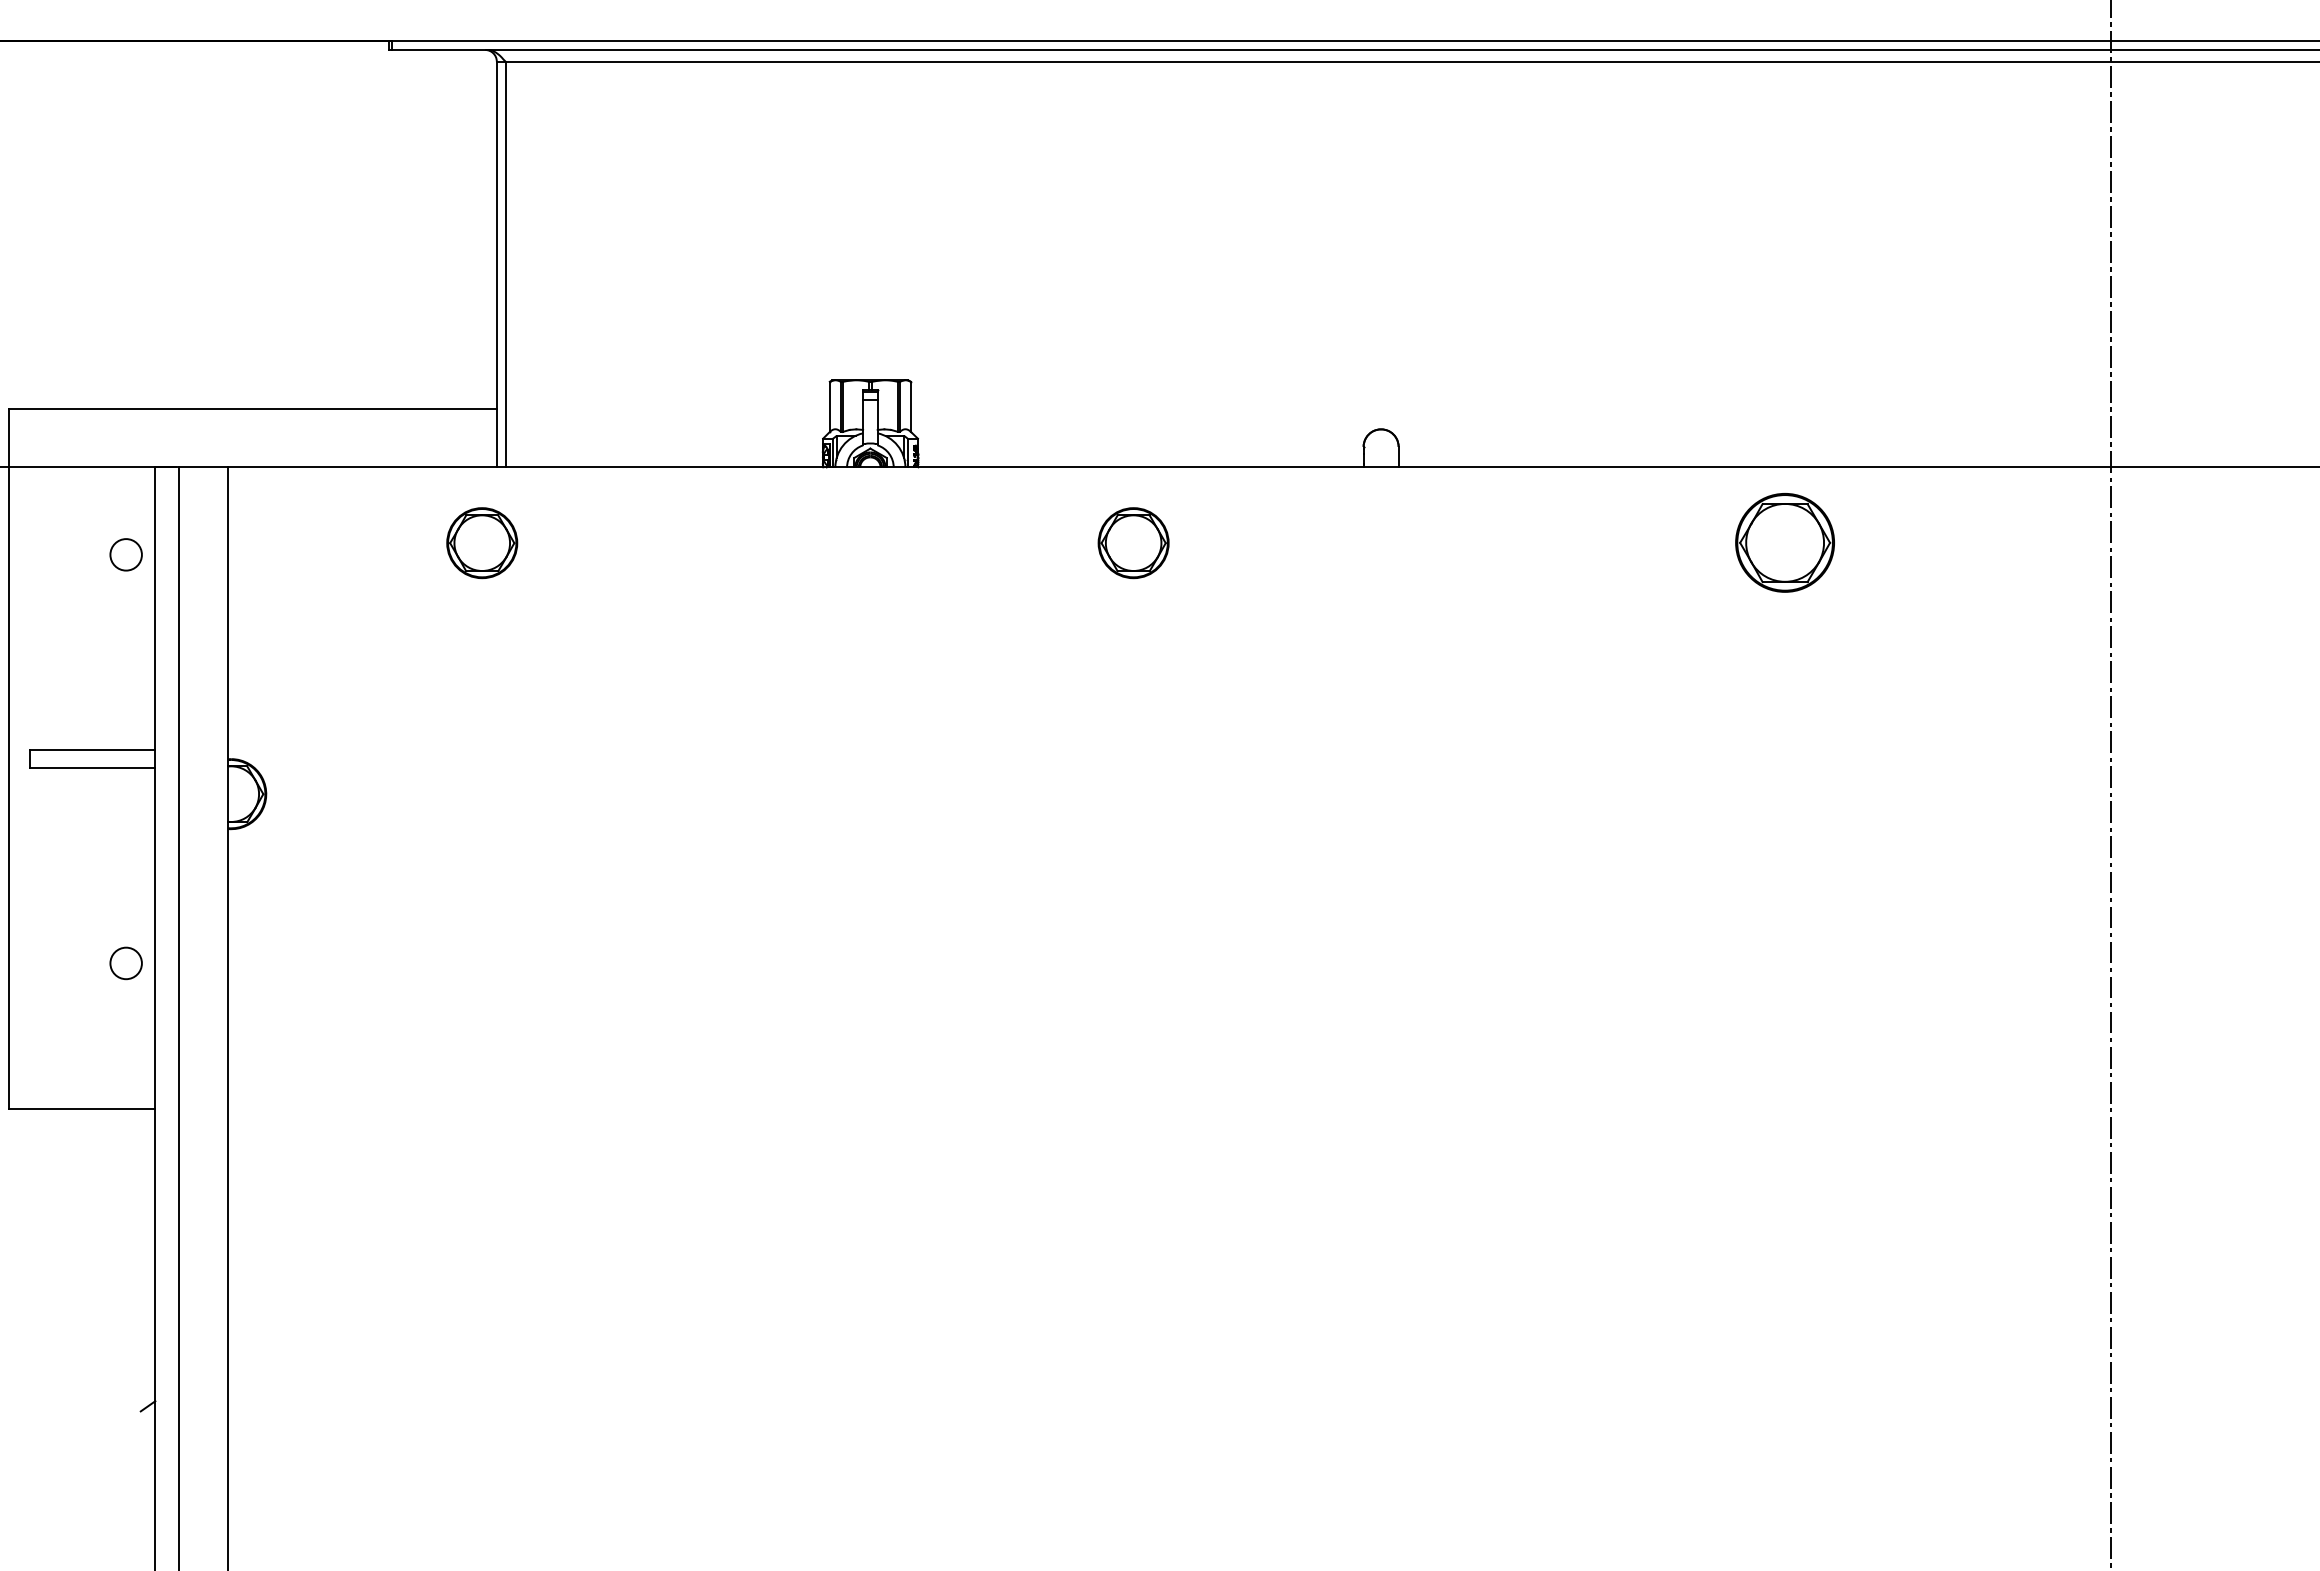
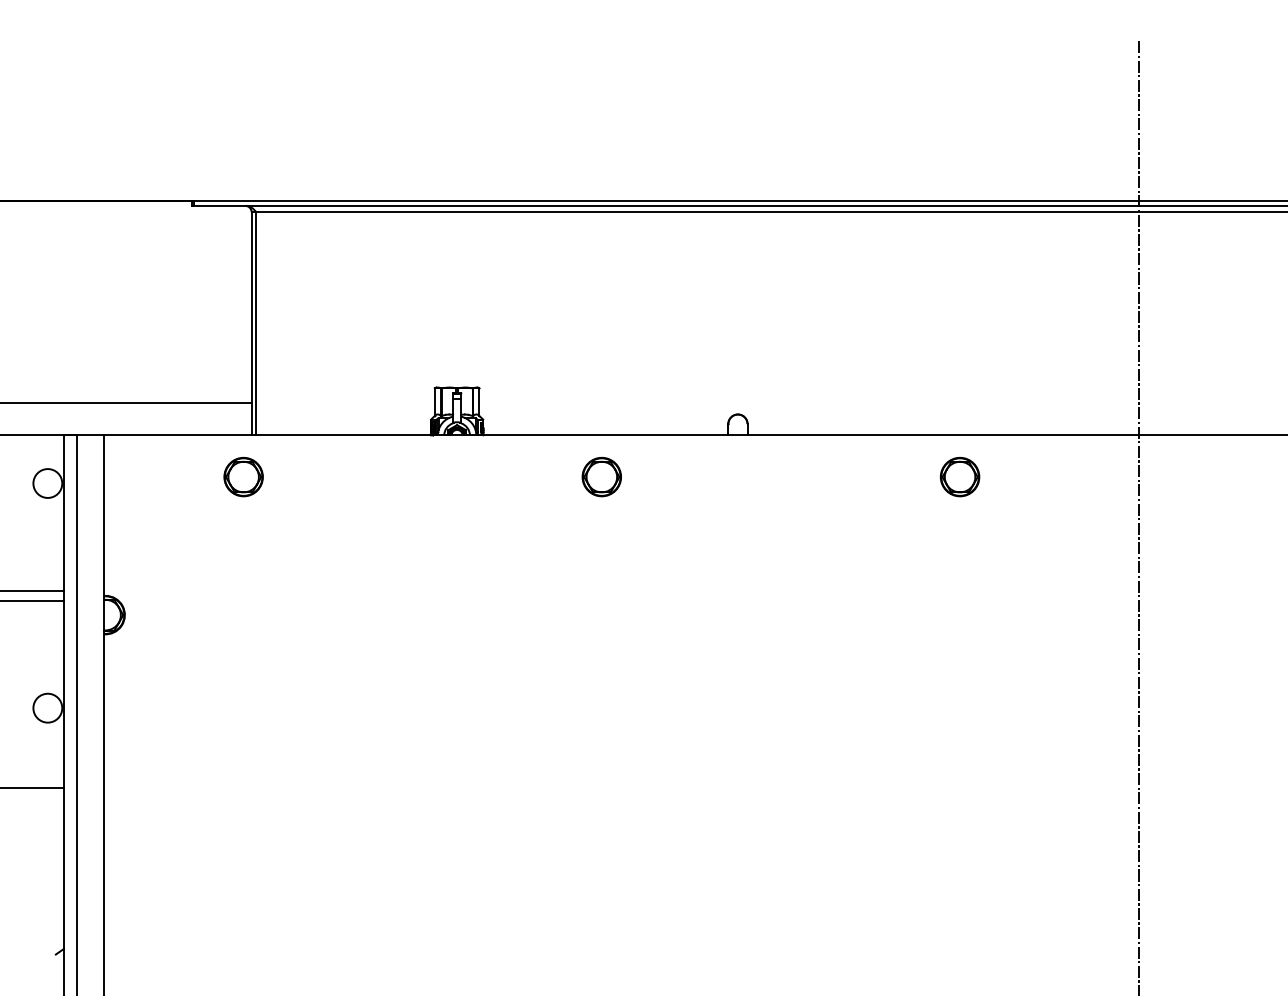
part: (1784, 543) -> (959, 477), size x0.71
circle: (125, 554) -> (47, 483), size x1.67
circle: (125, 962) -> (47, 707), size x1.67

